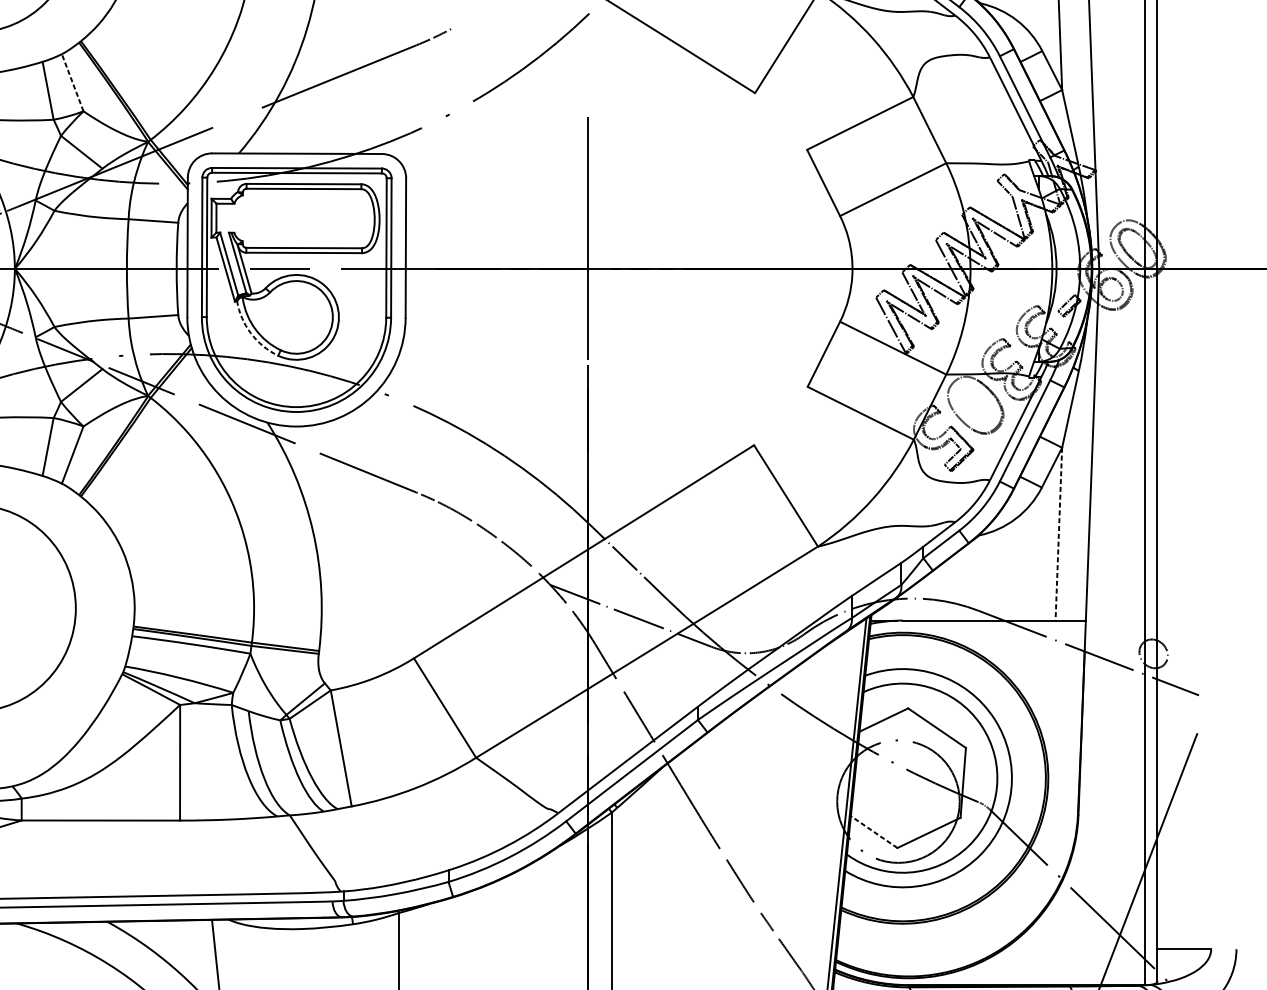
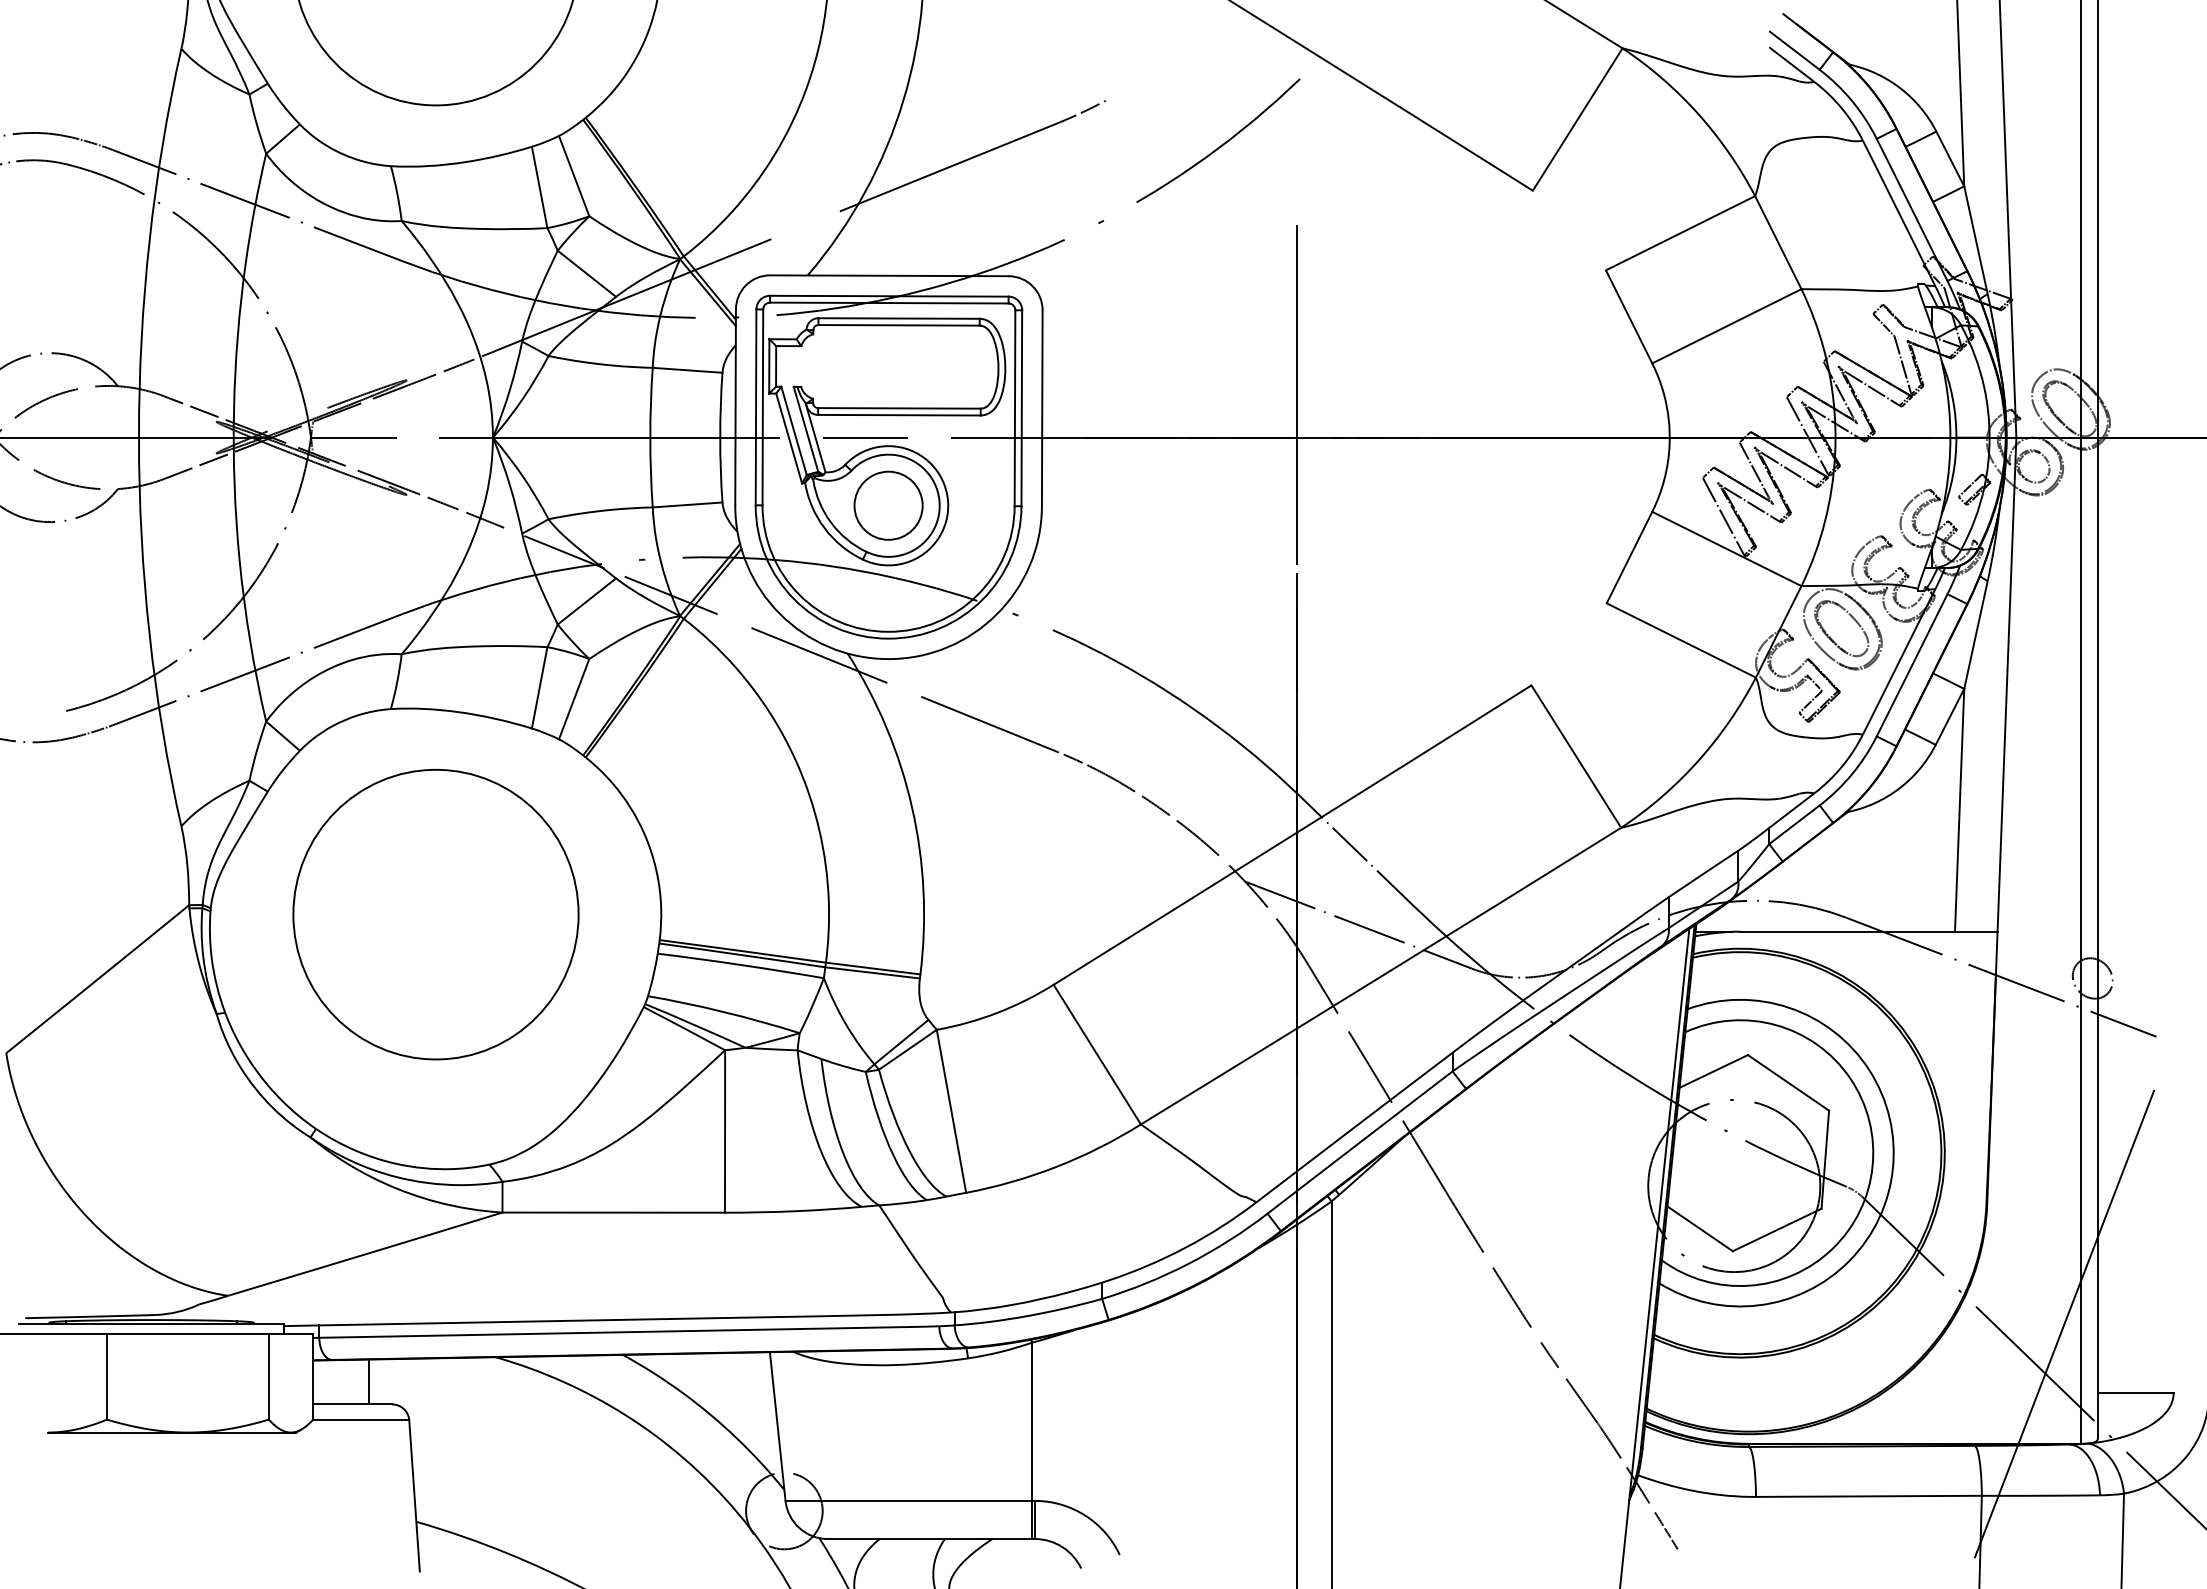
line: (72, 83) -> (574, 176), dashed -> solid
circle: (296, 317) -> (888, 505), added
arc: (250, 333) -> (824, 528), dashed -> solid
part: (966, 410) -> (1830, 636), added
line: (1058, 534) -> (1959, 810), dashed -> solid
line: (874, 831) -> (1700, 1228), dashed -> solid

